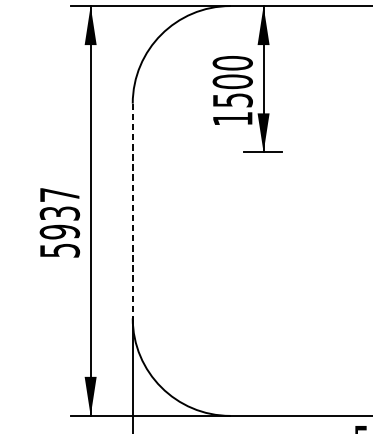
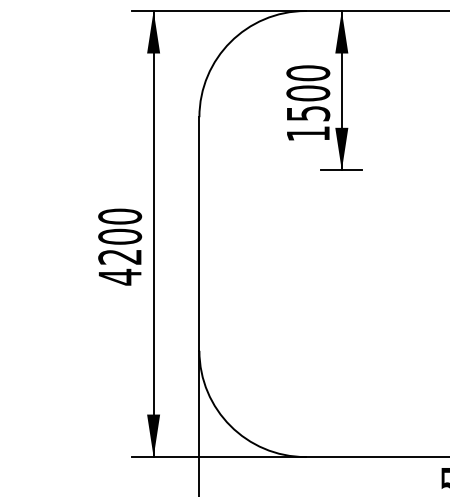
line: (132, 211) -> (199, 234), dashed -> solid
text: (60, 222) -> (120, 246), 5937 -> 4200

